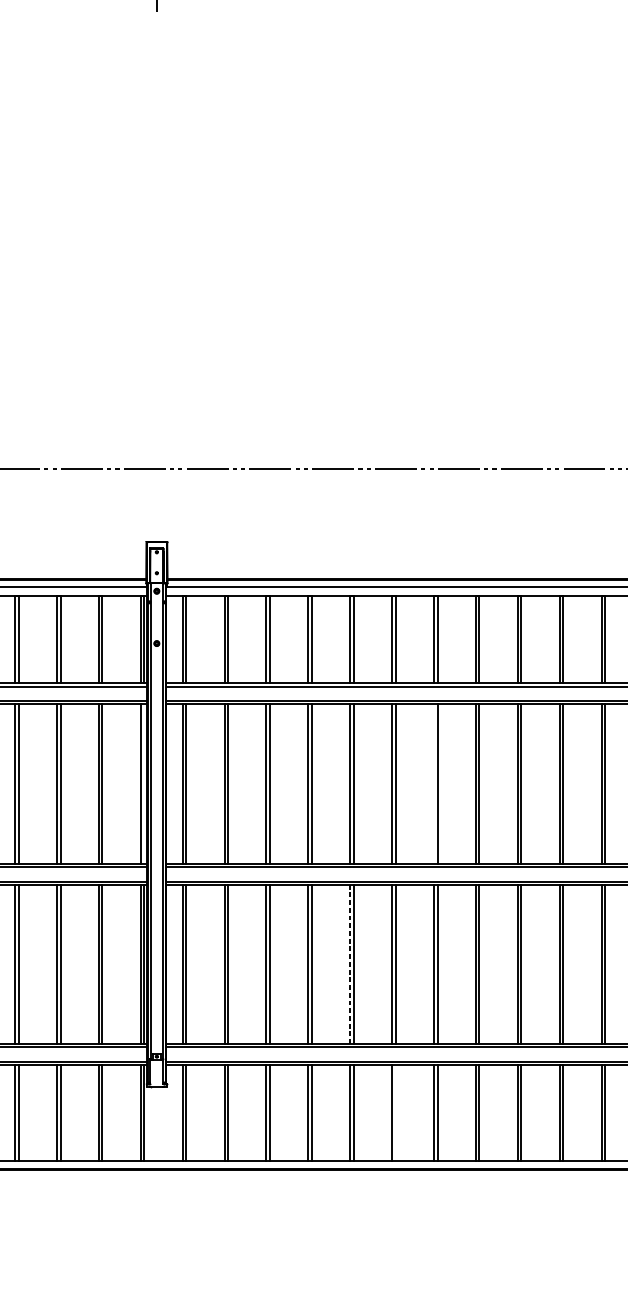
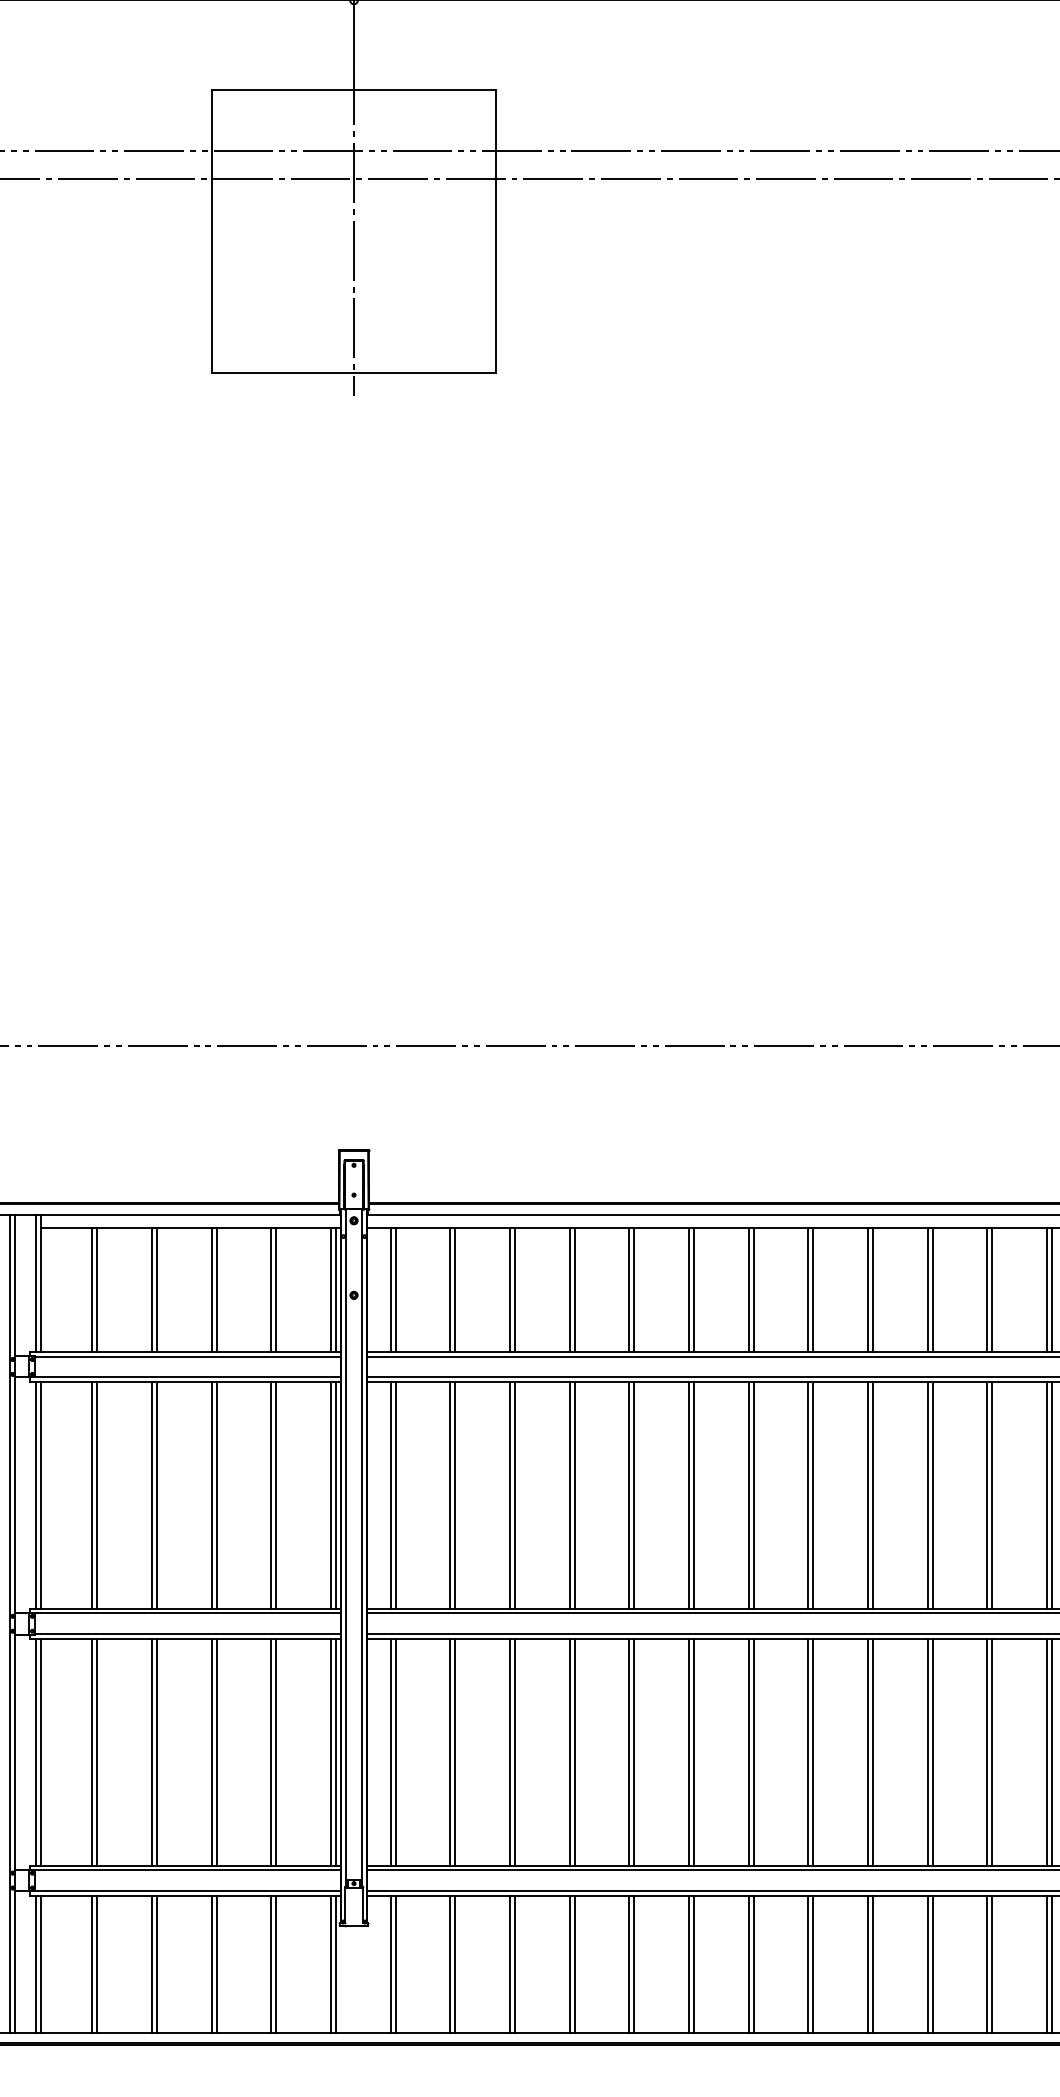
line: (144, 783) -> (336, 1494), added
line: (433, 783) -> (748, 1494), added
line: (350, 963) -> (629, 1751), dashed -> solid
line: (395, 1112) -> (694, 1963), added

